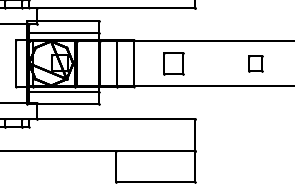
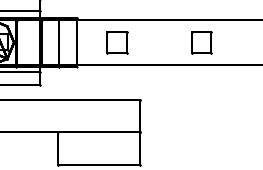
part: (255, 63) -> (201, 42), size x1.43

